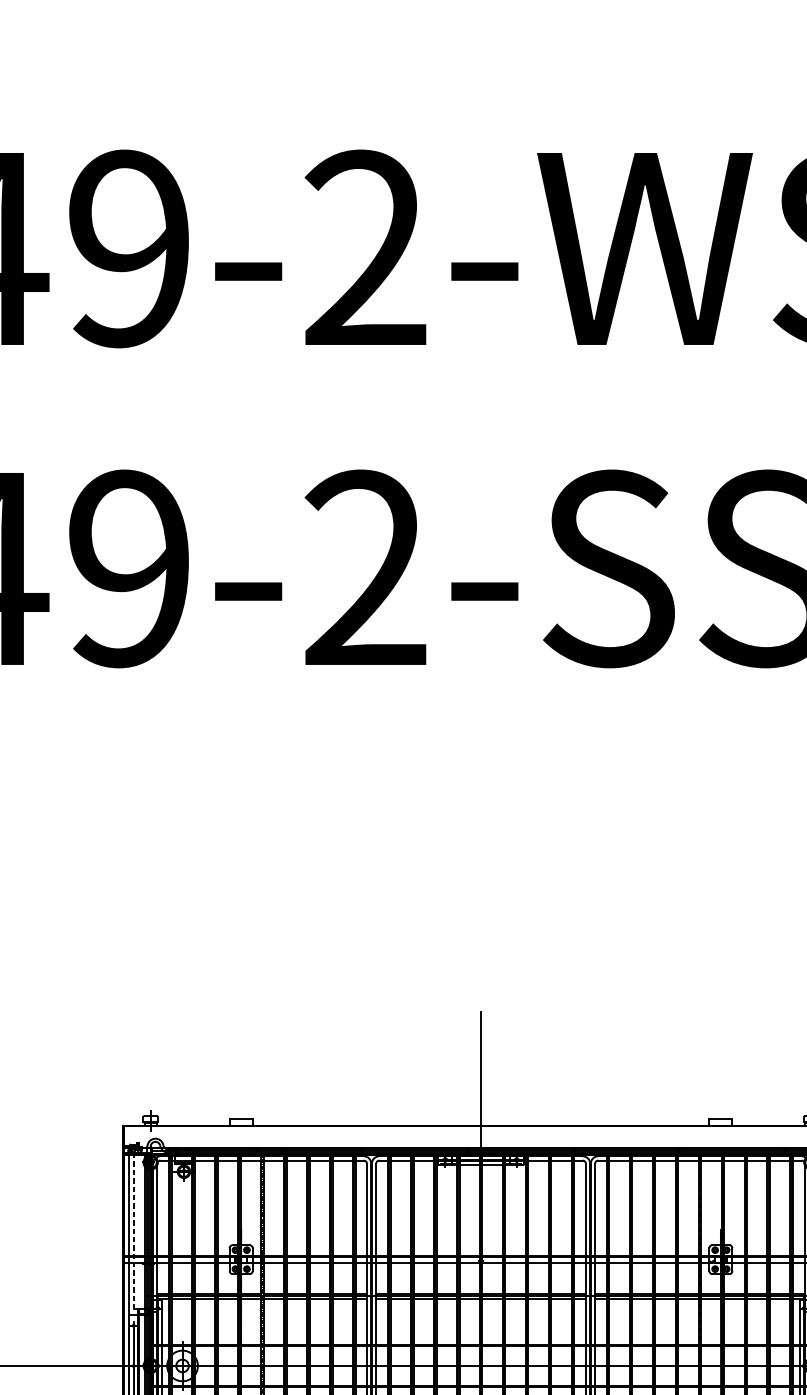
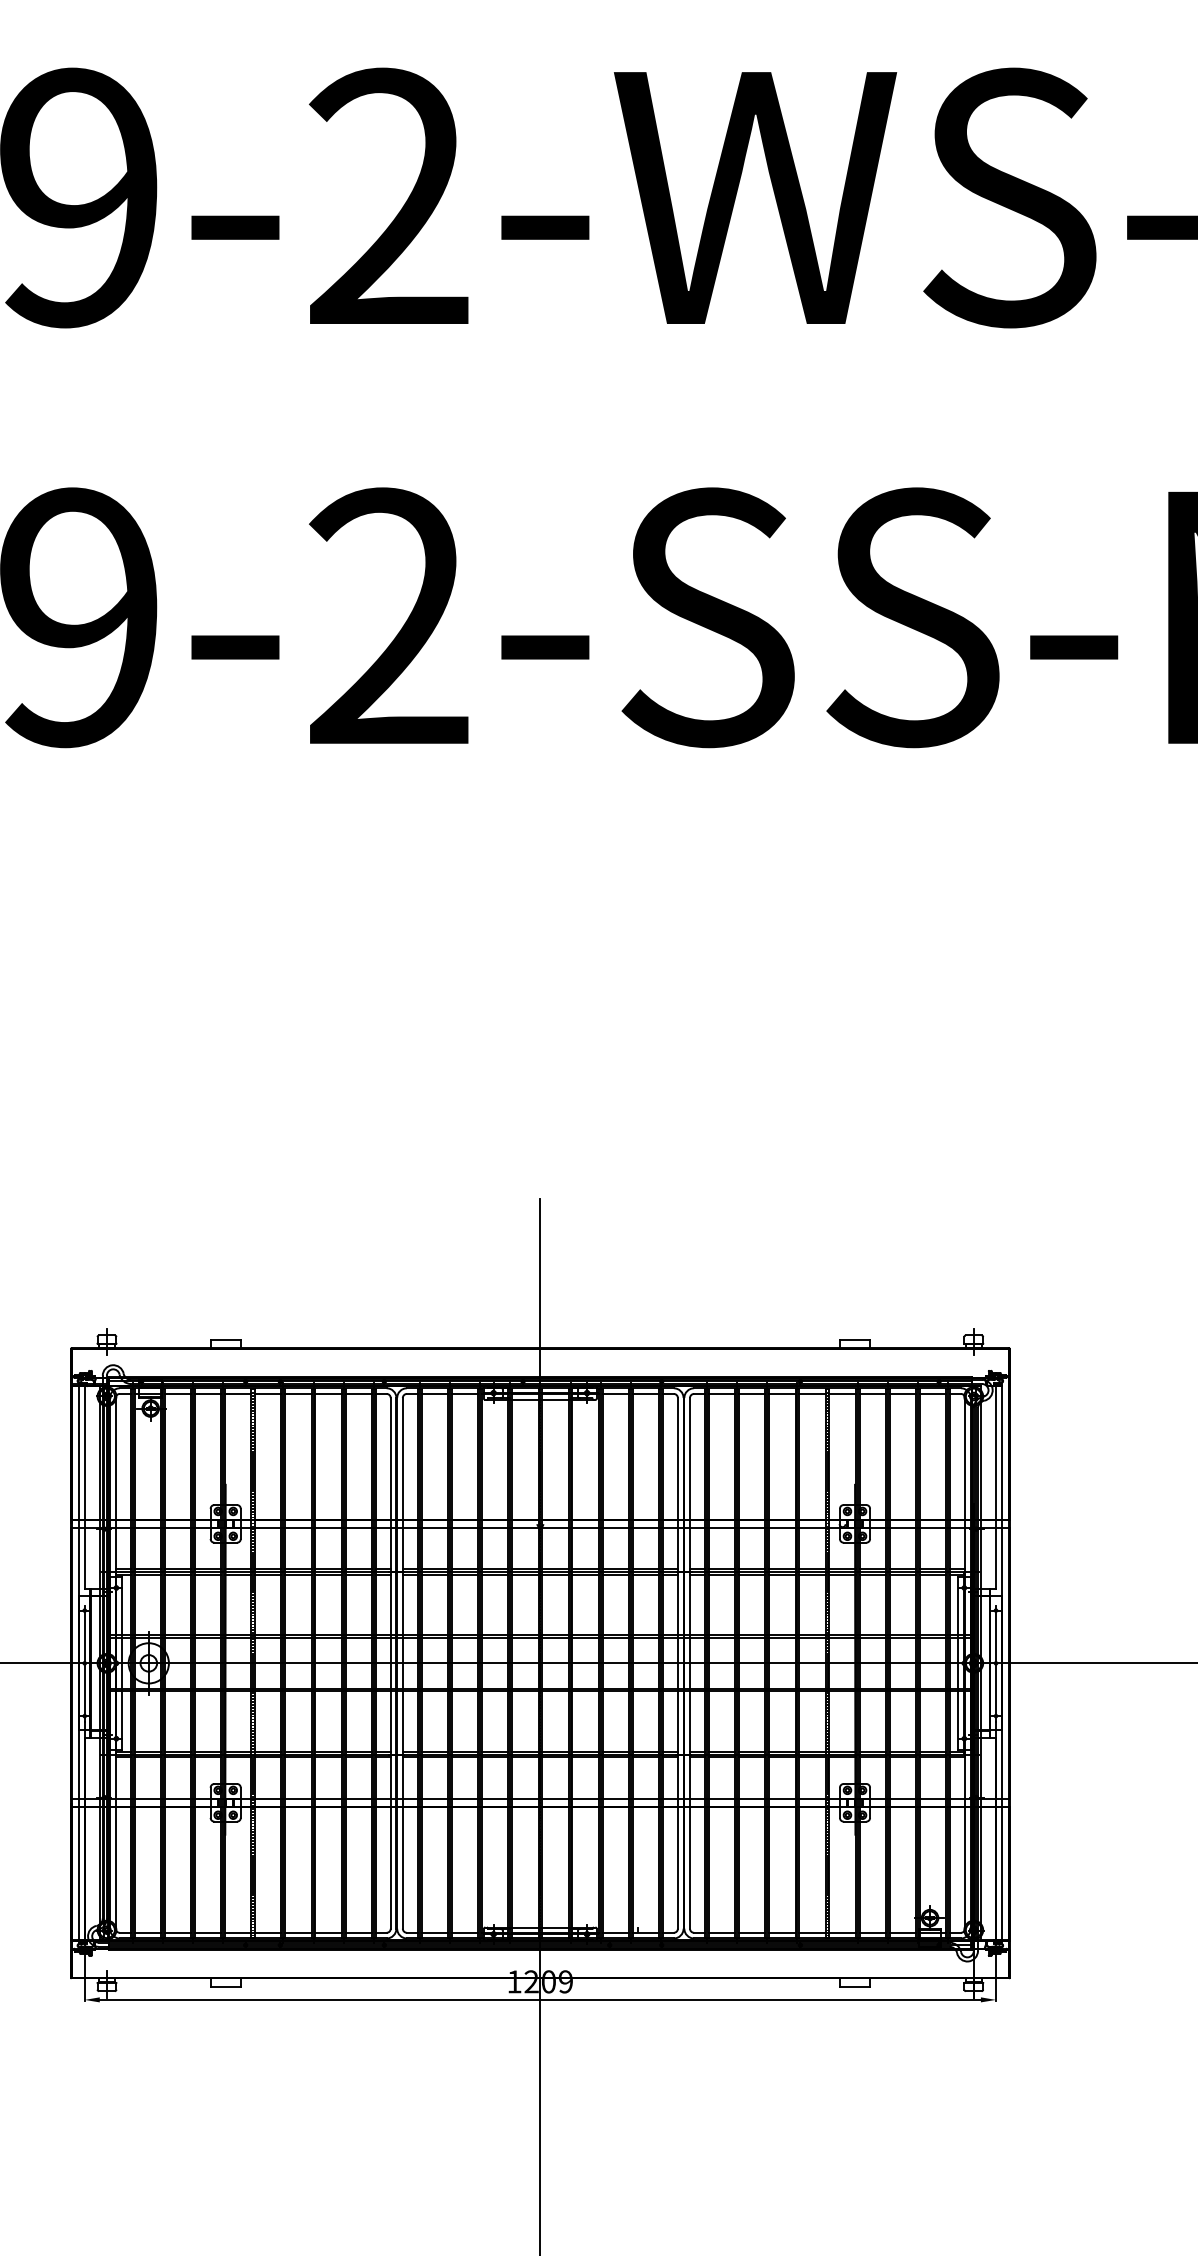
line: (134, 1231) -> (85, 1487), dashed -> solid

